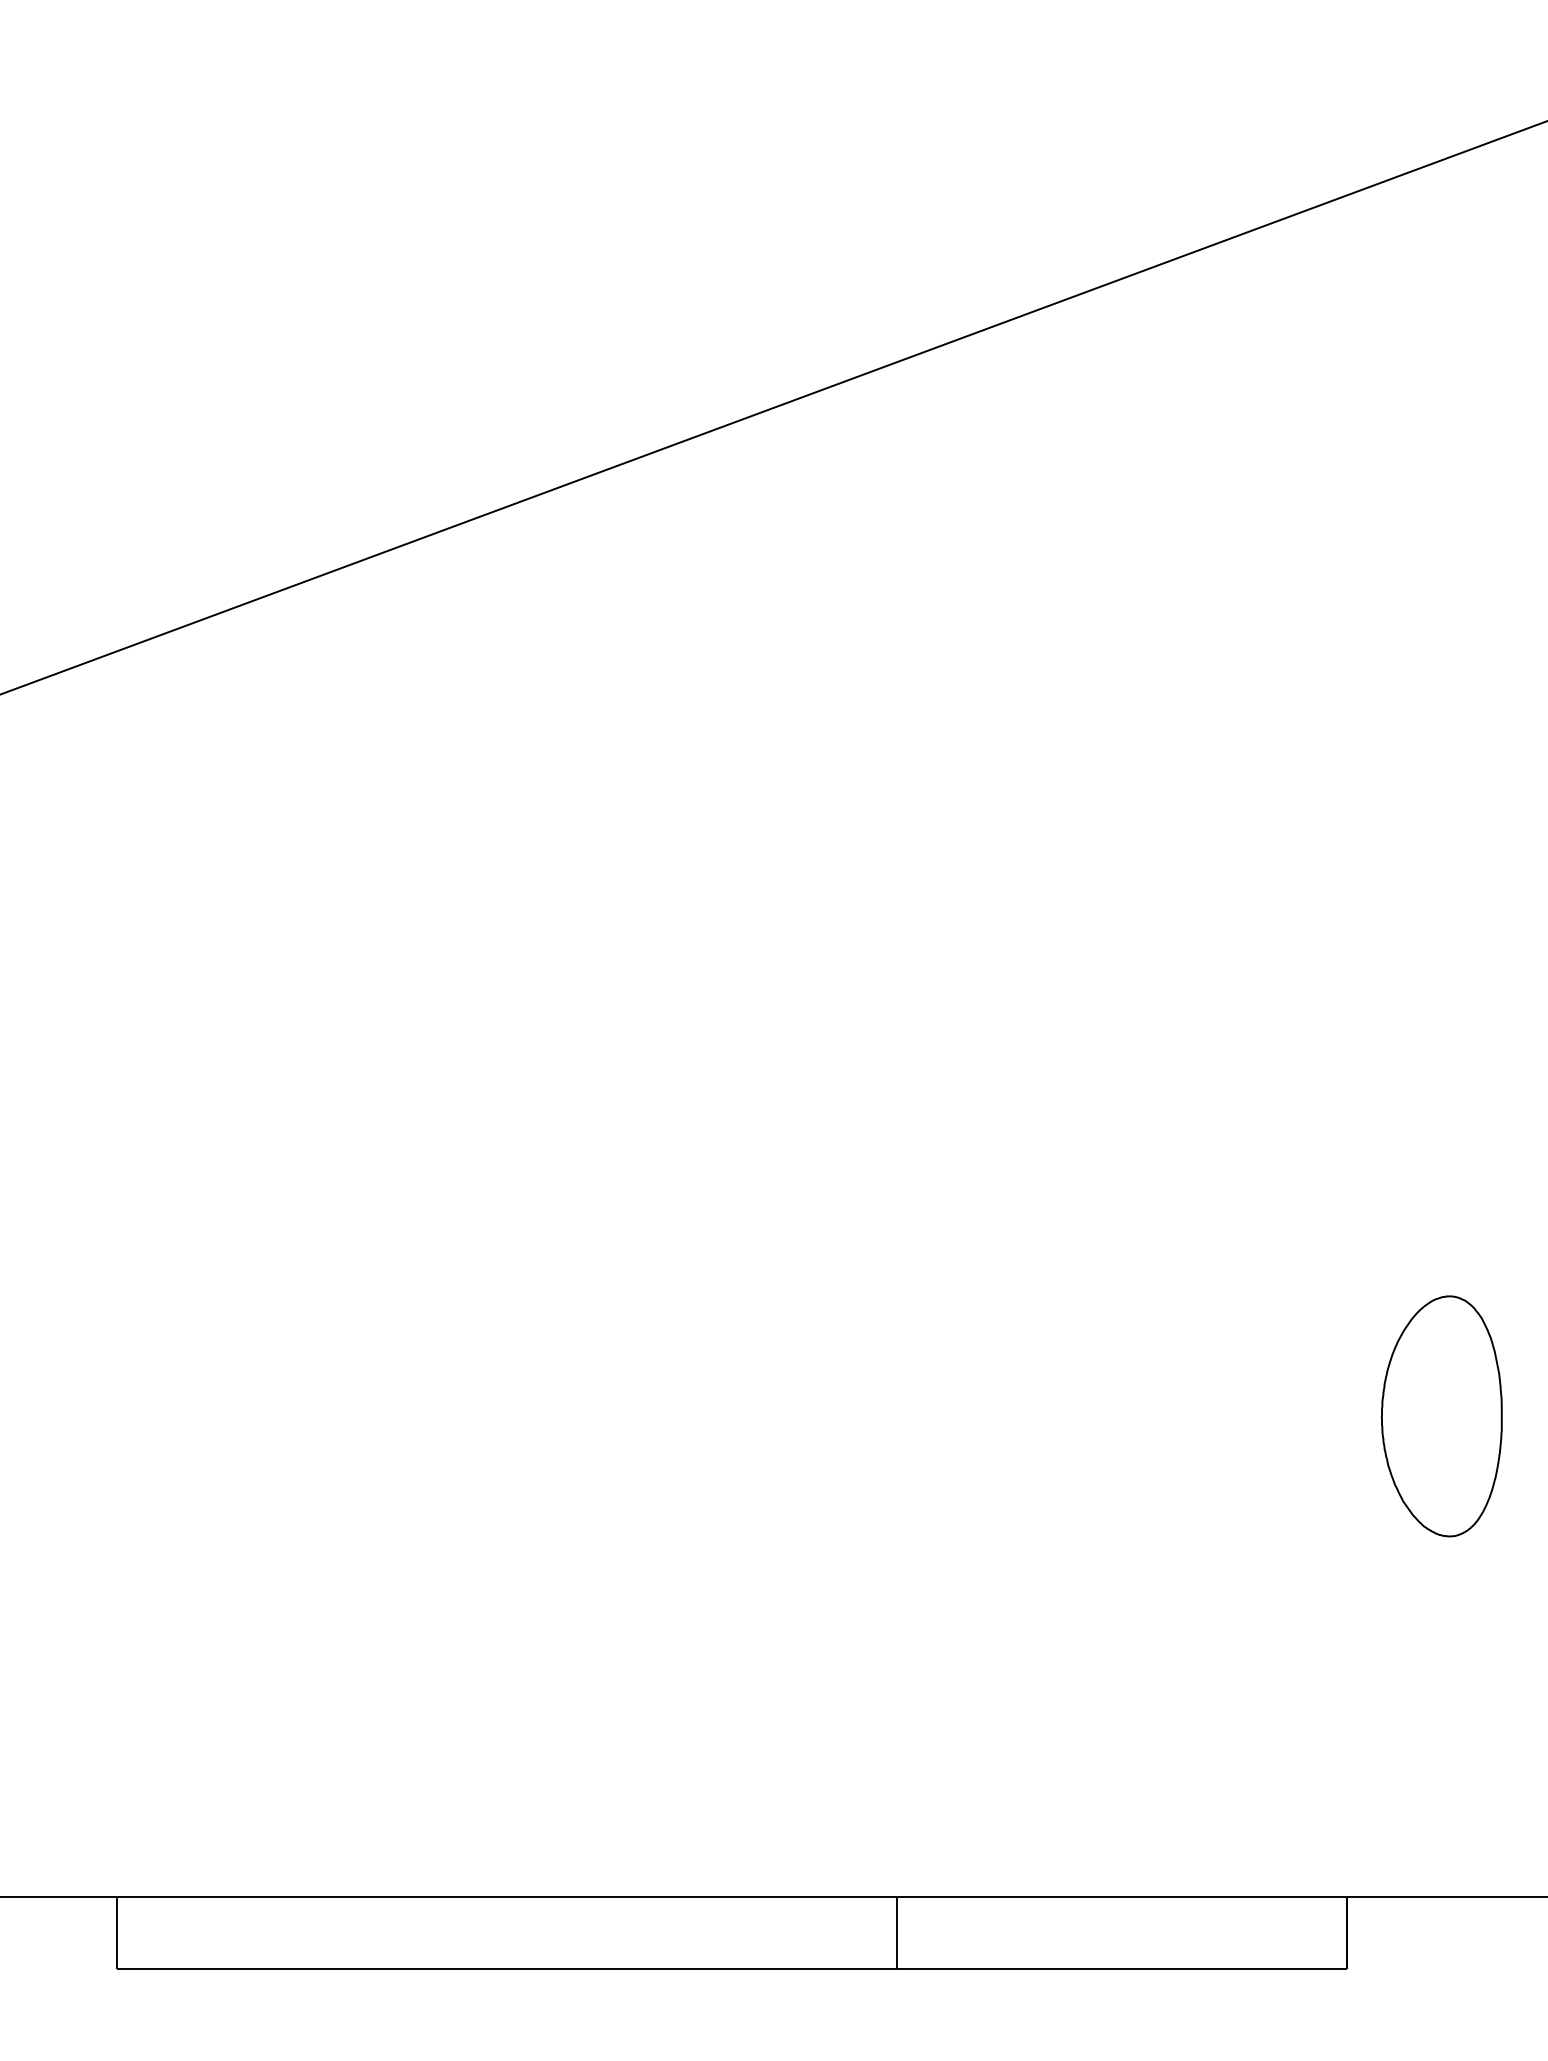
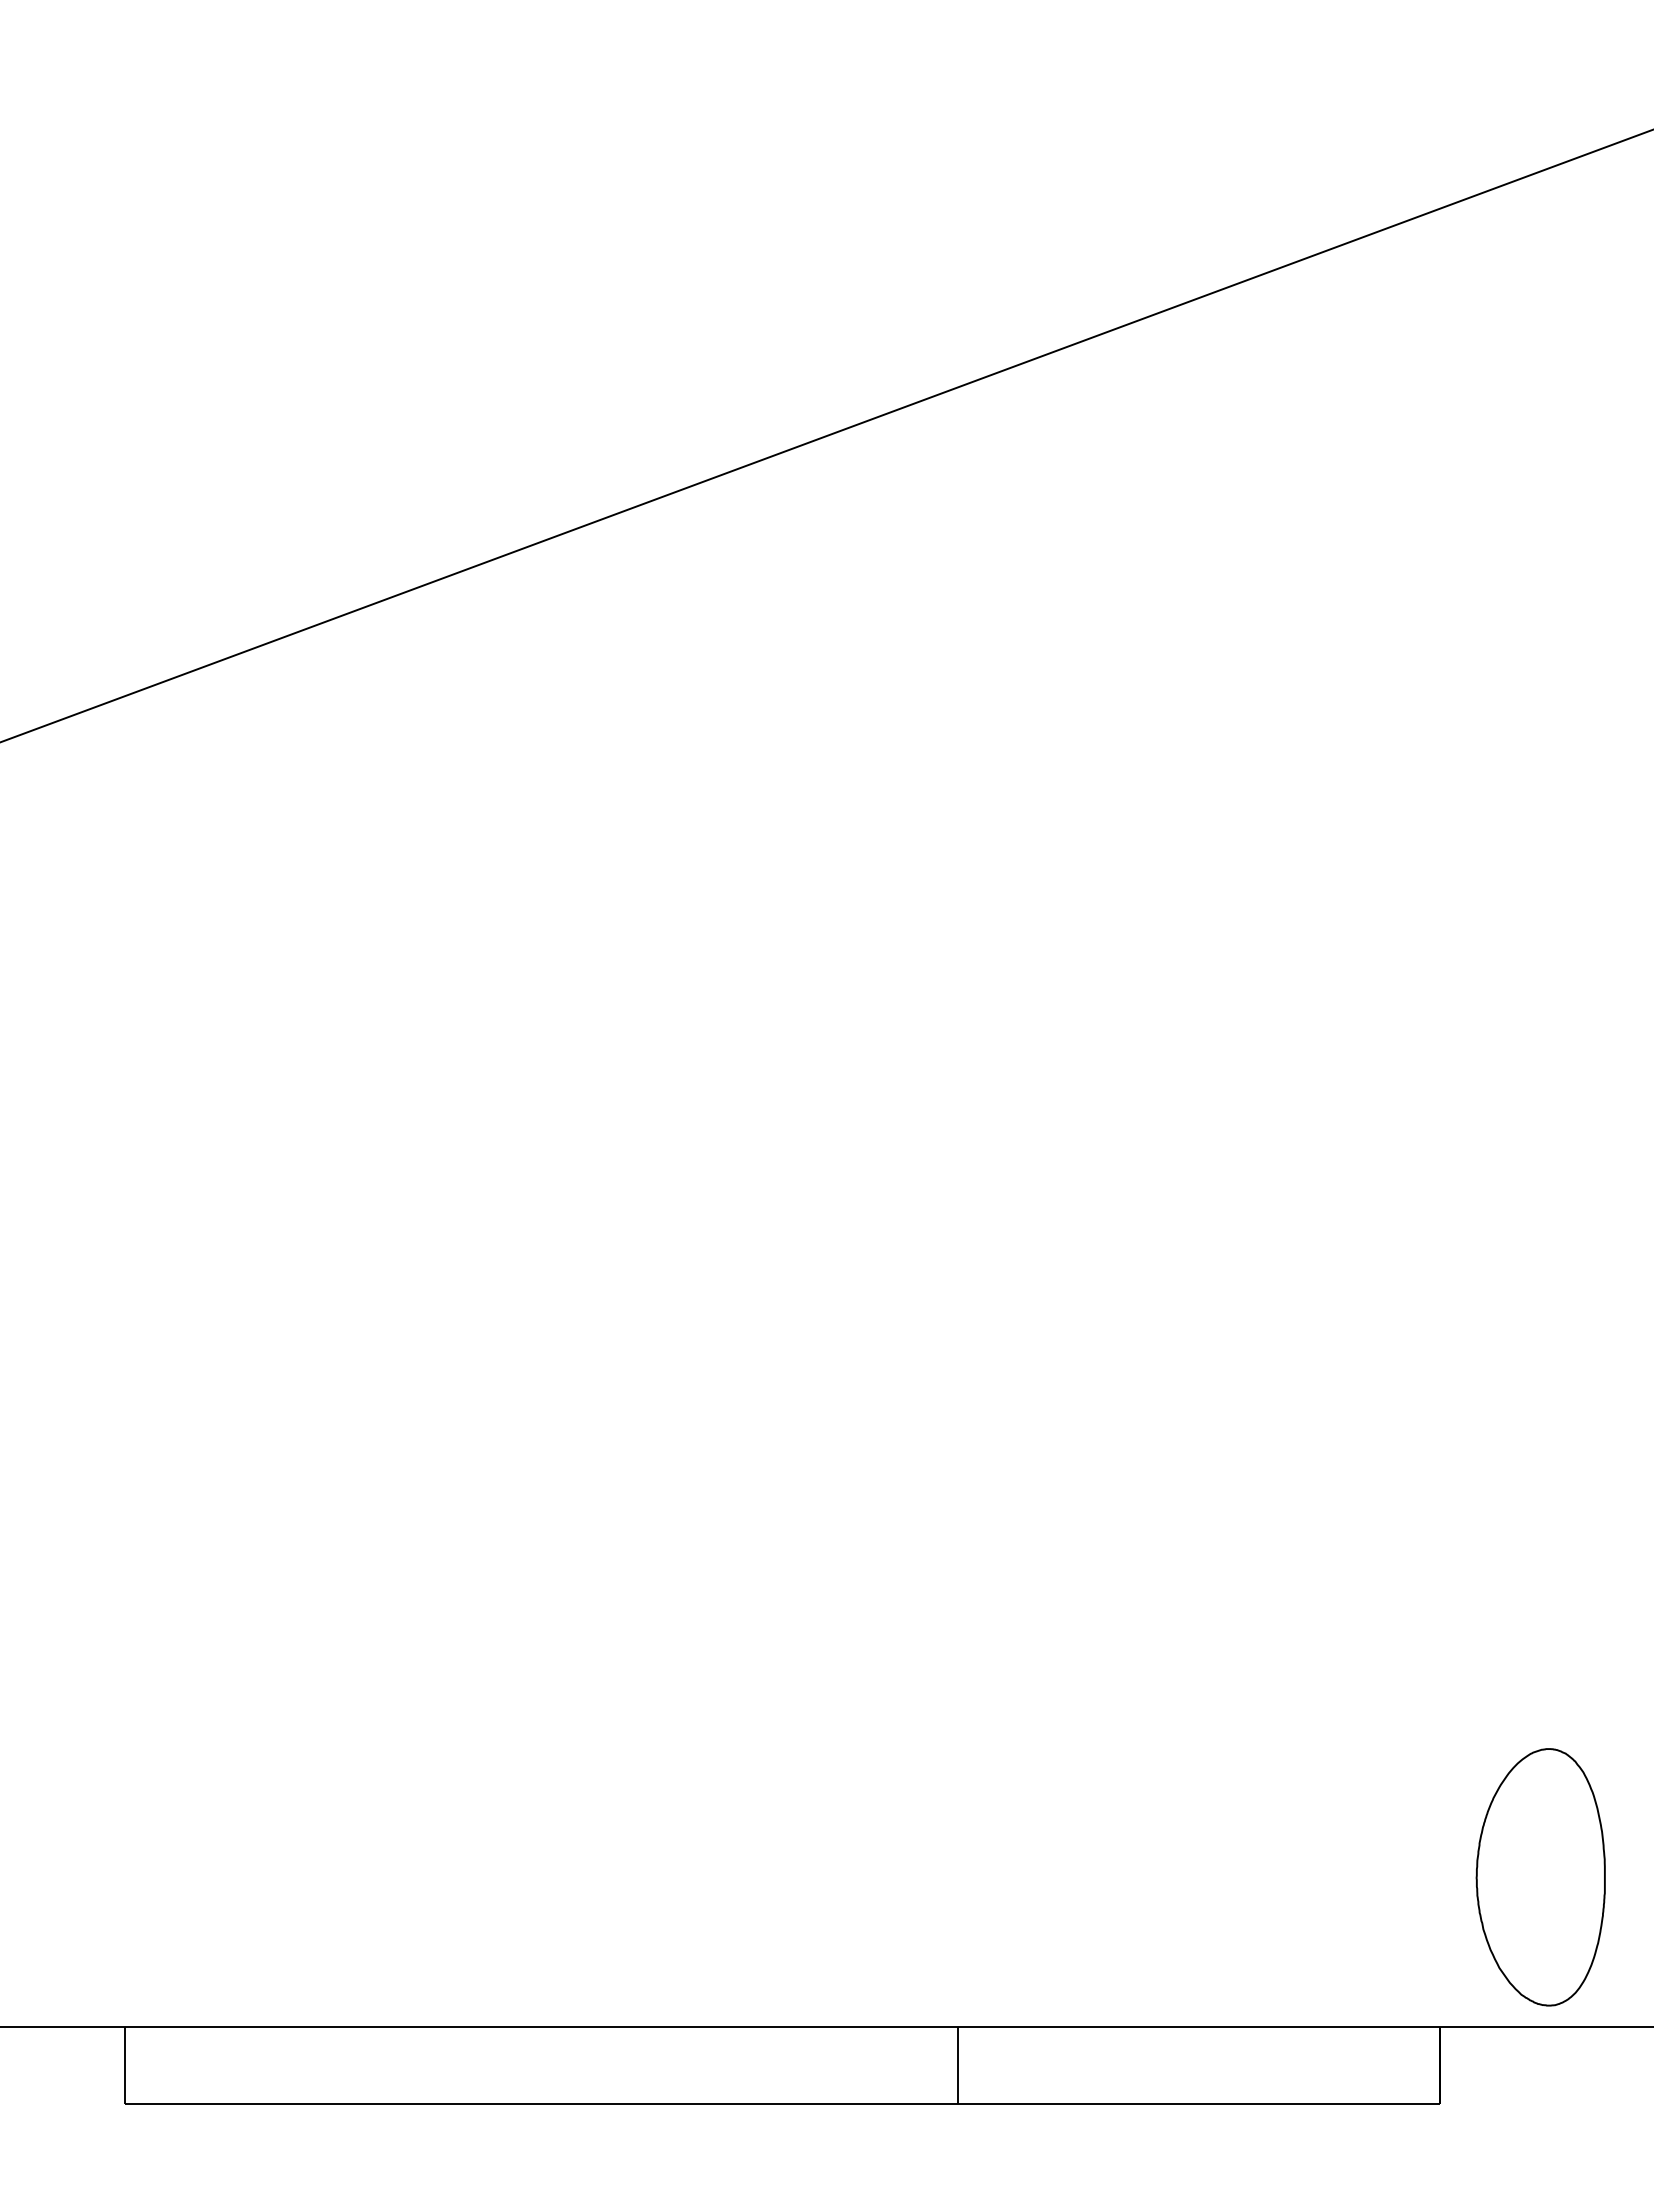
part: (1441, 1416) -> (1540, 1877), moved

